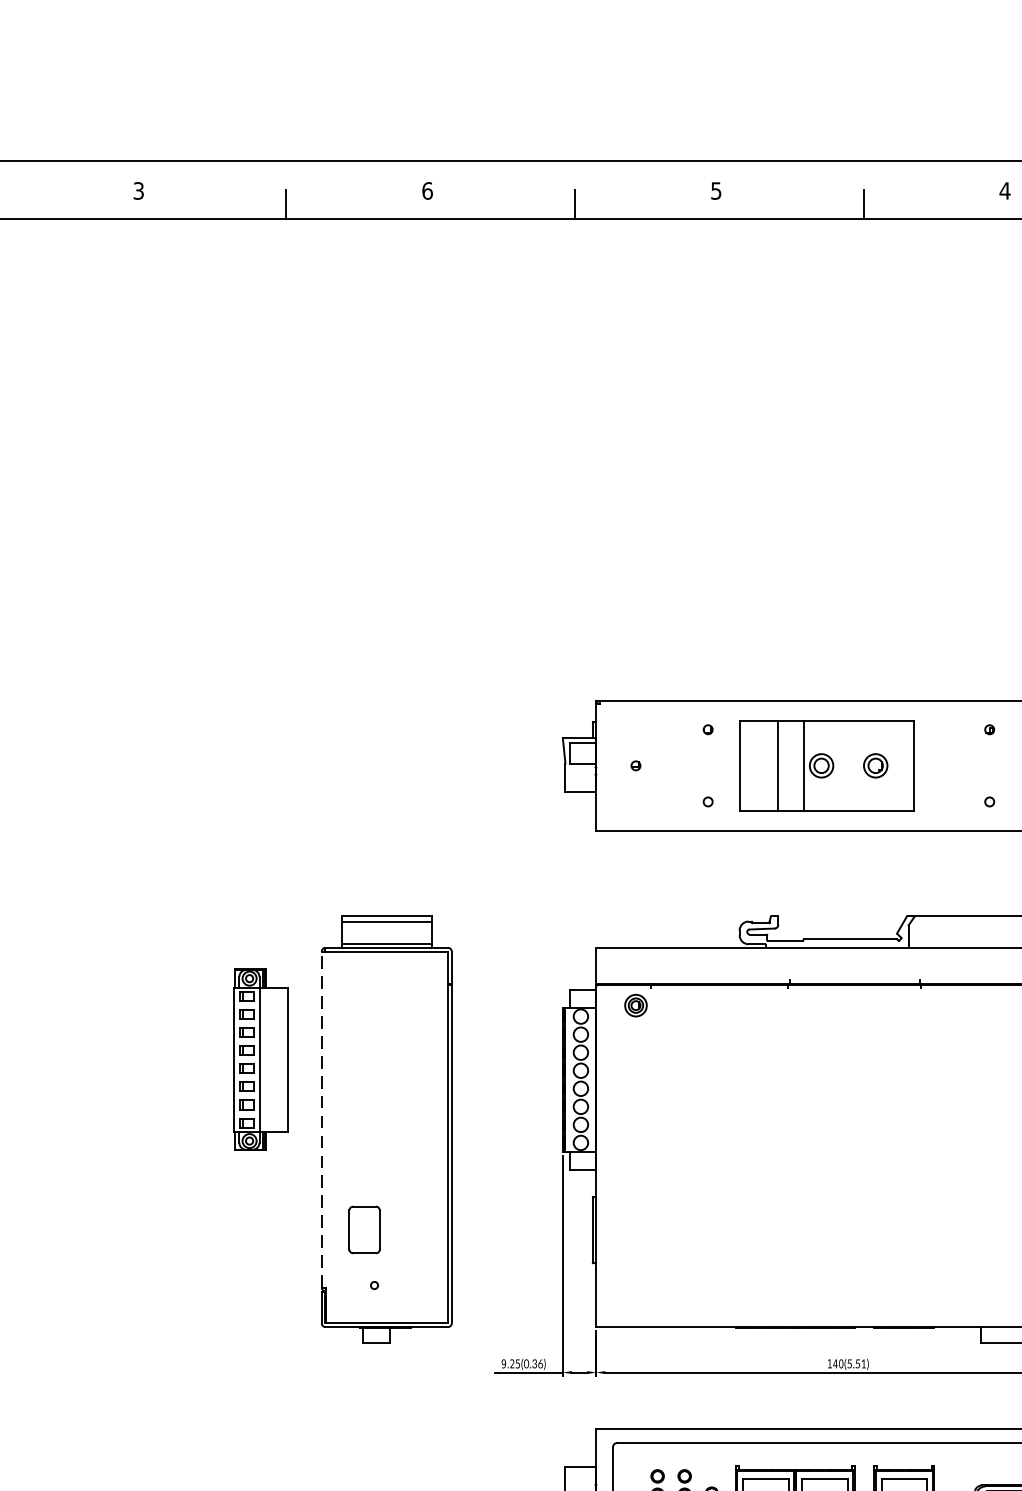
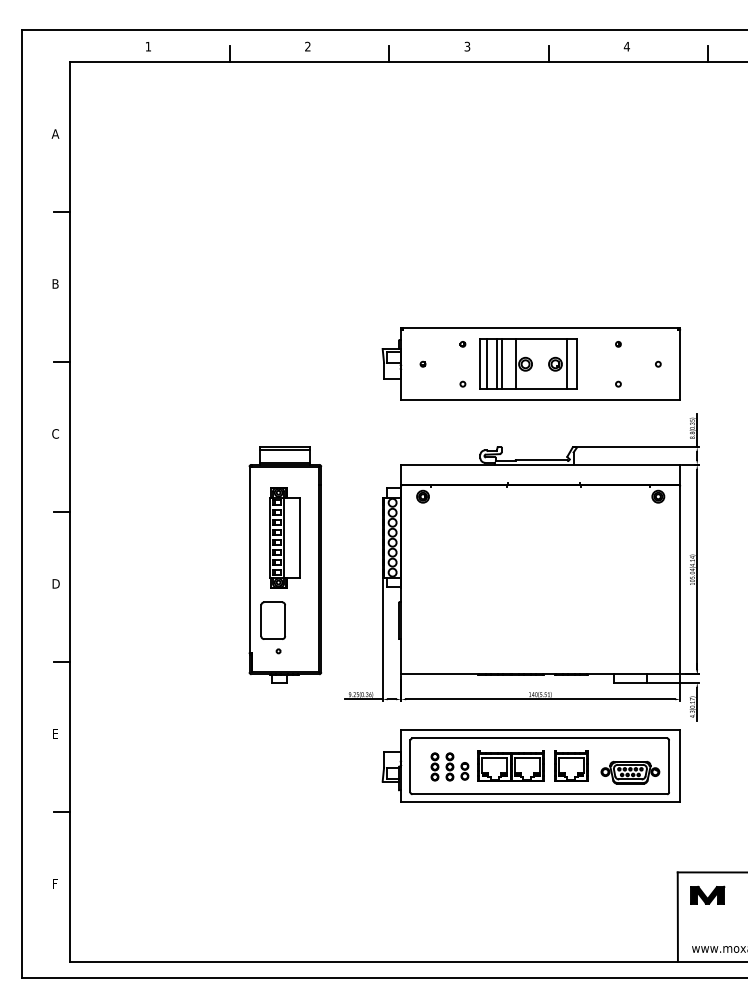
text: (716, 188) -> (467, 45), 5 -> 3
text: (138, 190) -> (148, 46), 3 -> 1
text: (426, 190) -> (307, 46), 6 -> 2
line: (752, 766) -> (487, 364), added
line: (768, 766) -> (496, 364), added
line: (897, 766) -> (567, 364), added
part: (260, 1059) -> (284, 537), moved
line: (321, 1119) -> (249, 559), dashed -> solid
part: (363, 1229) -> (272, 620), size x1.43

